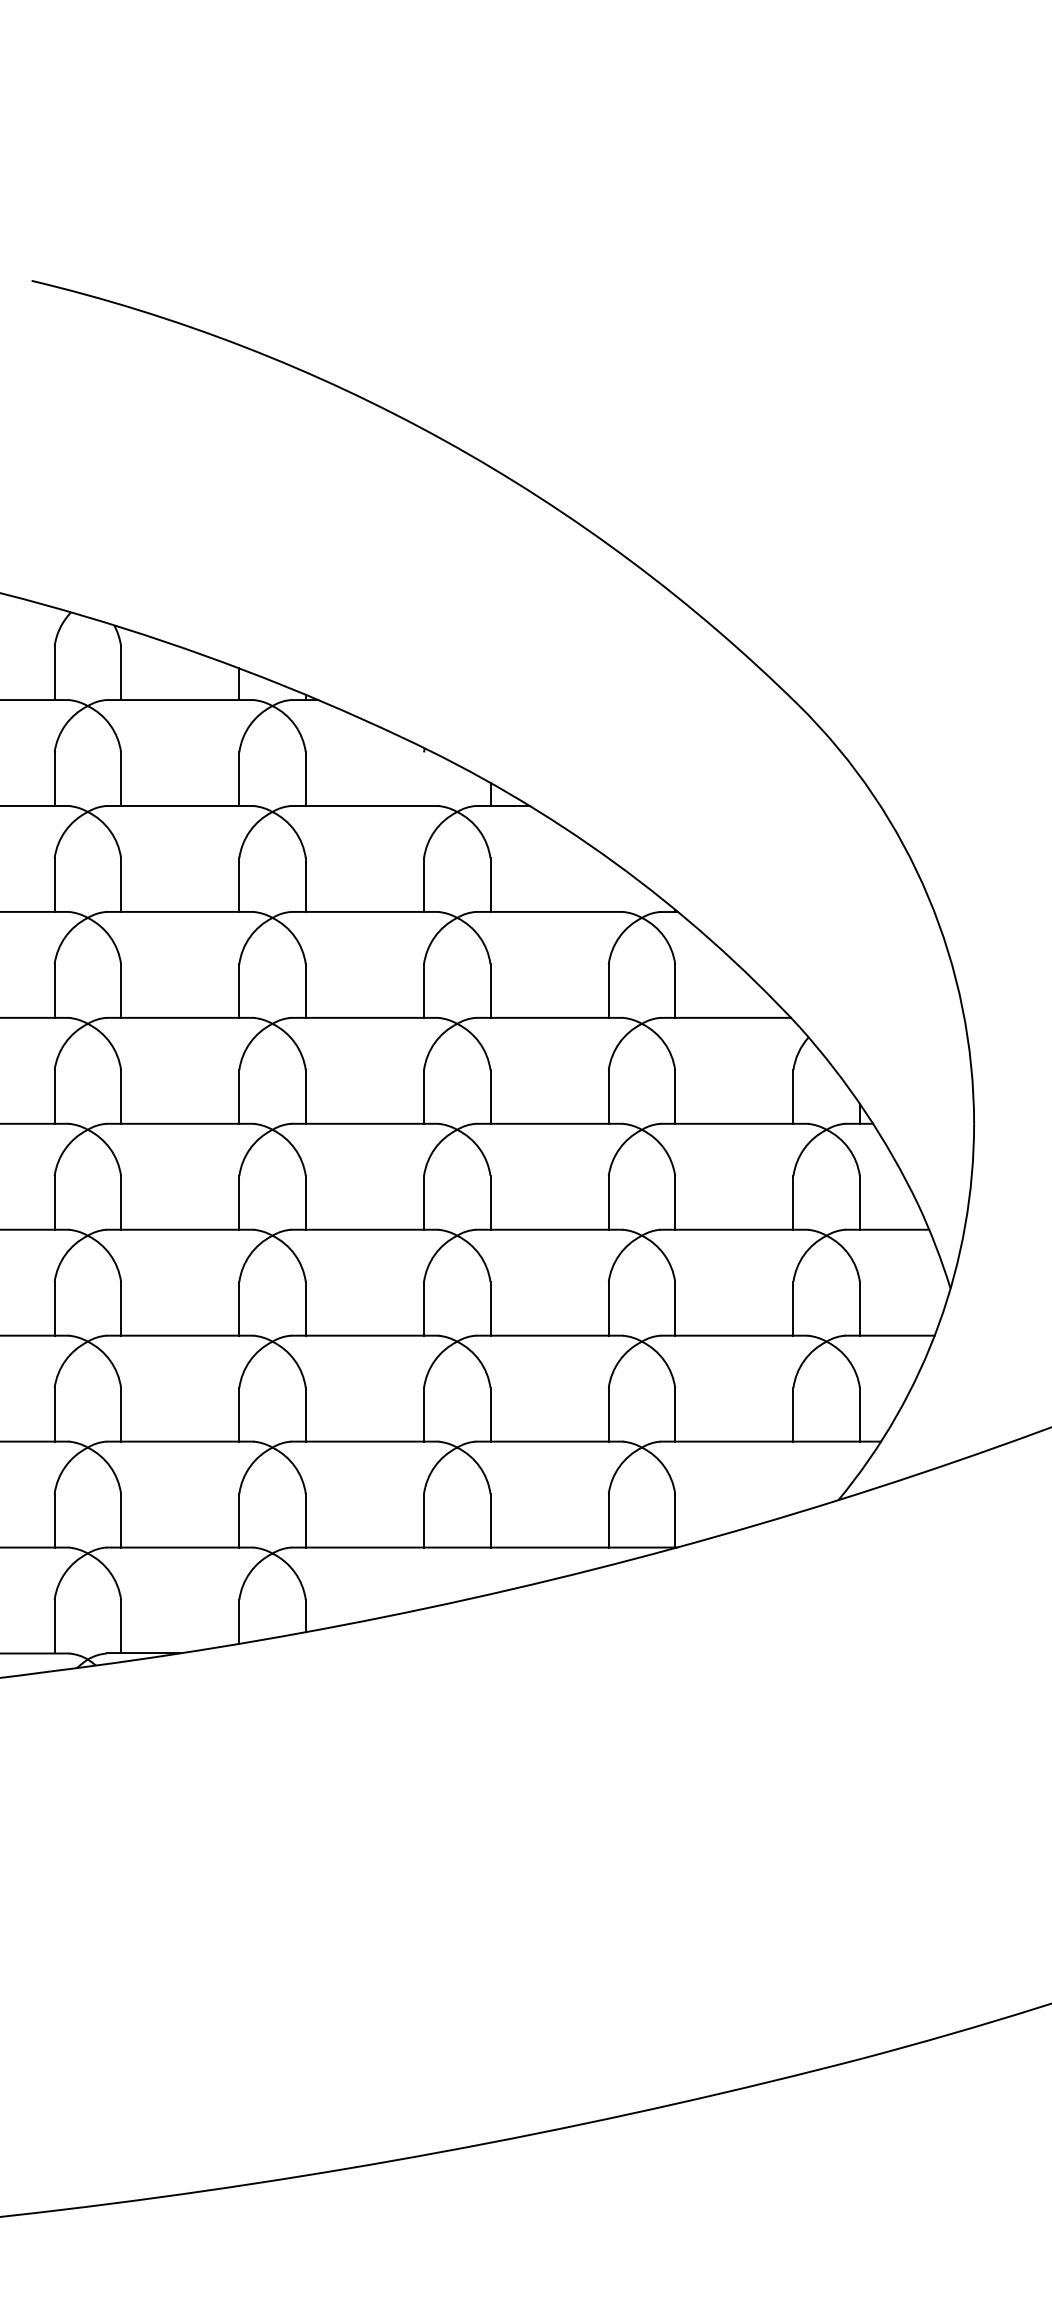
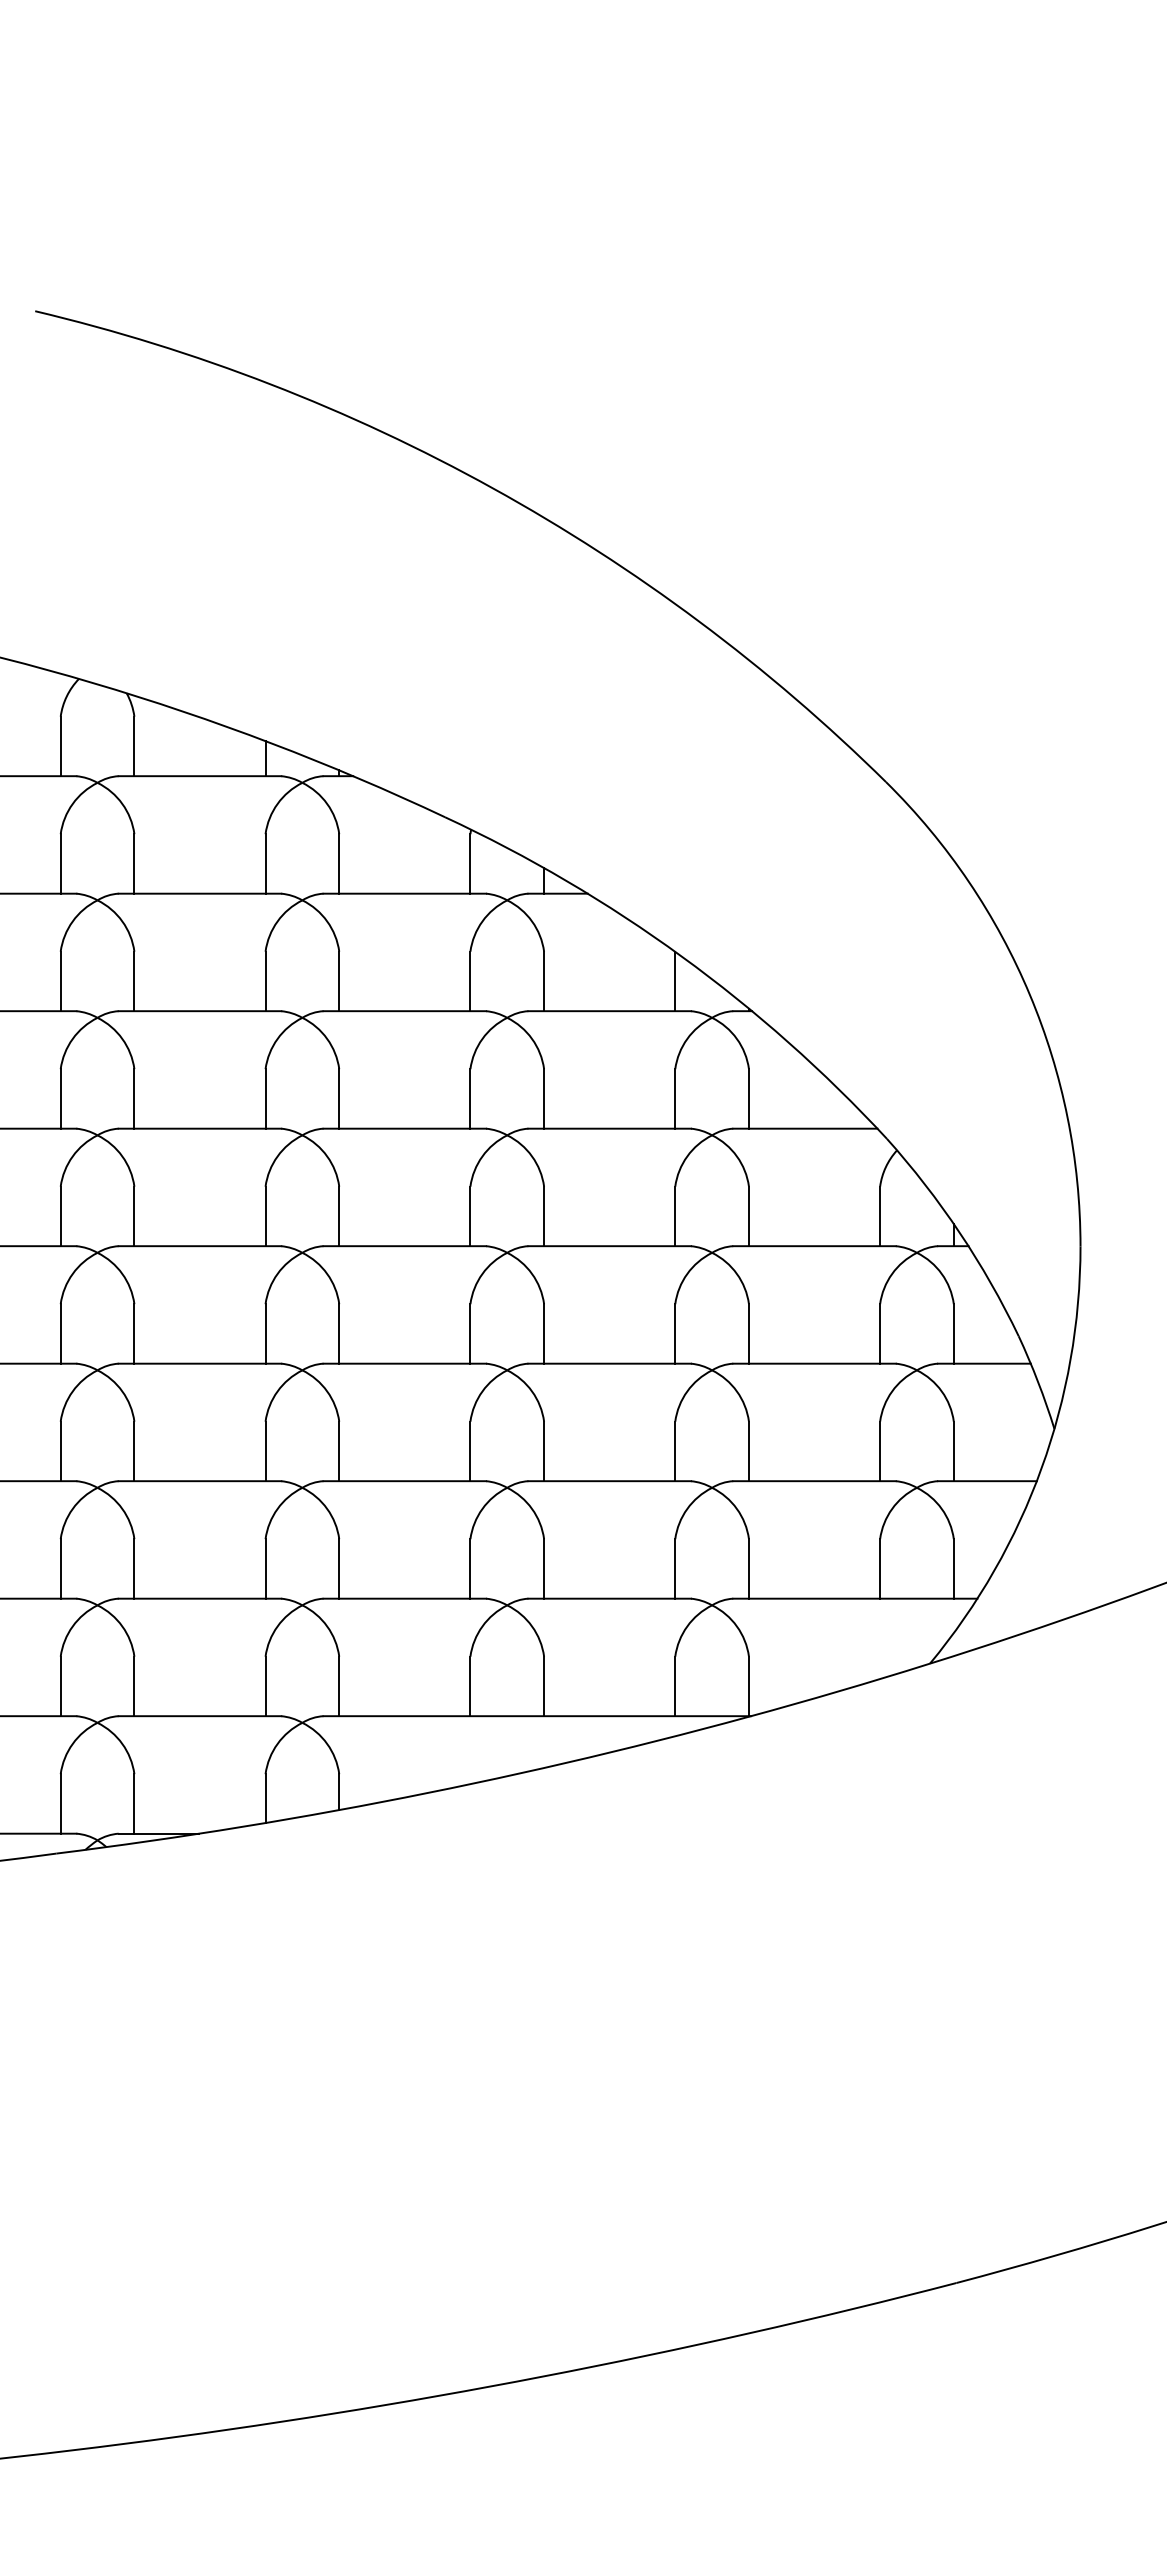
line: (424, 778) -> (470, 863), added
line: (608, 885) -> (675, 981), added

